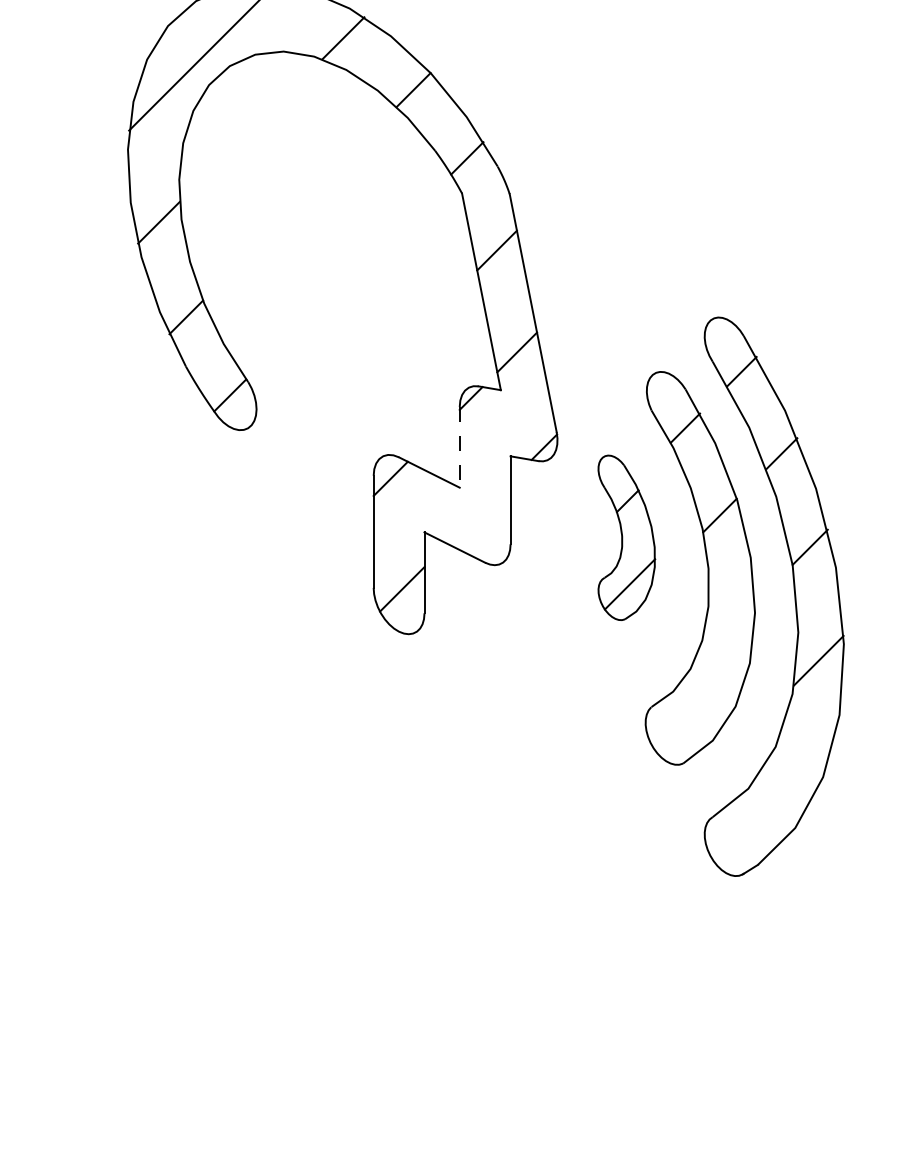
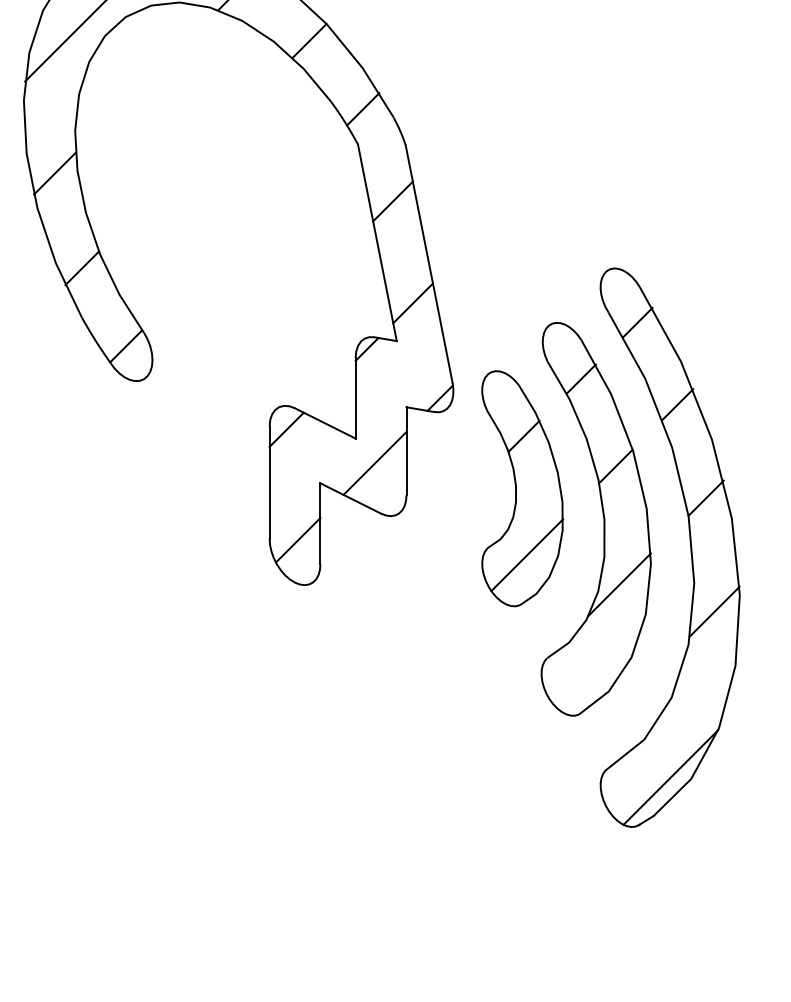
line: (459, 447) -> (355, 398), dashed -> solid
line: (478, 512) -> (374, 463), added
part: (626, 537) -> (522, 488), size x1.43
line: (723, 633) -> (619, 584), added
line: (774, 826) -> (670, 777), added

